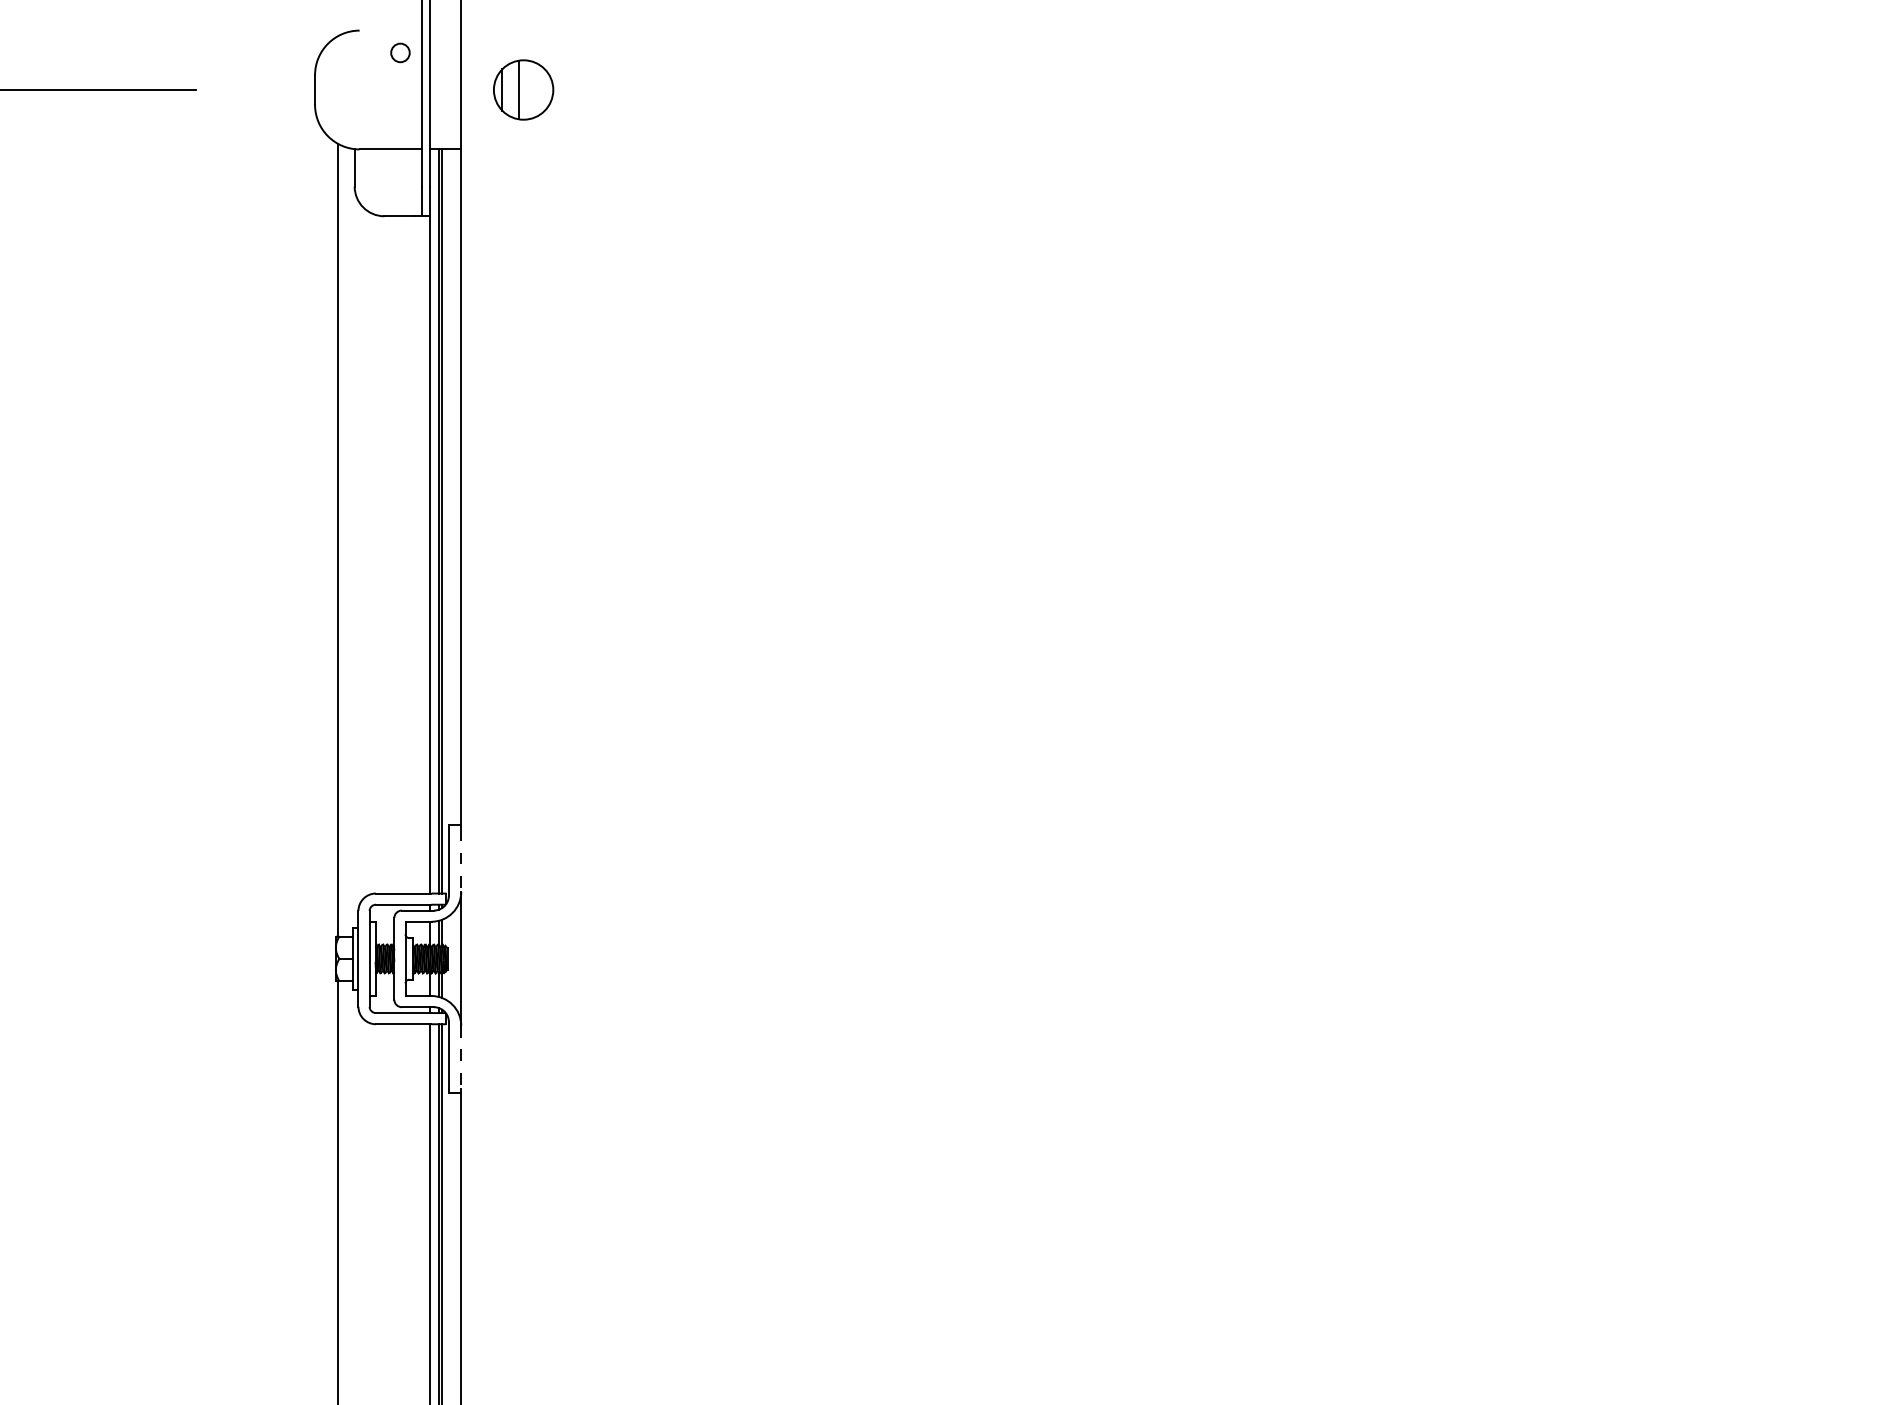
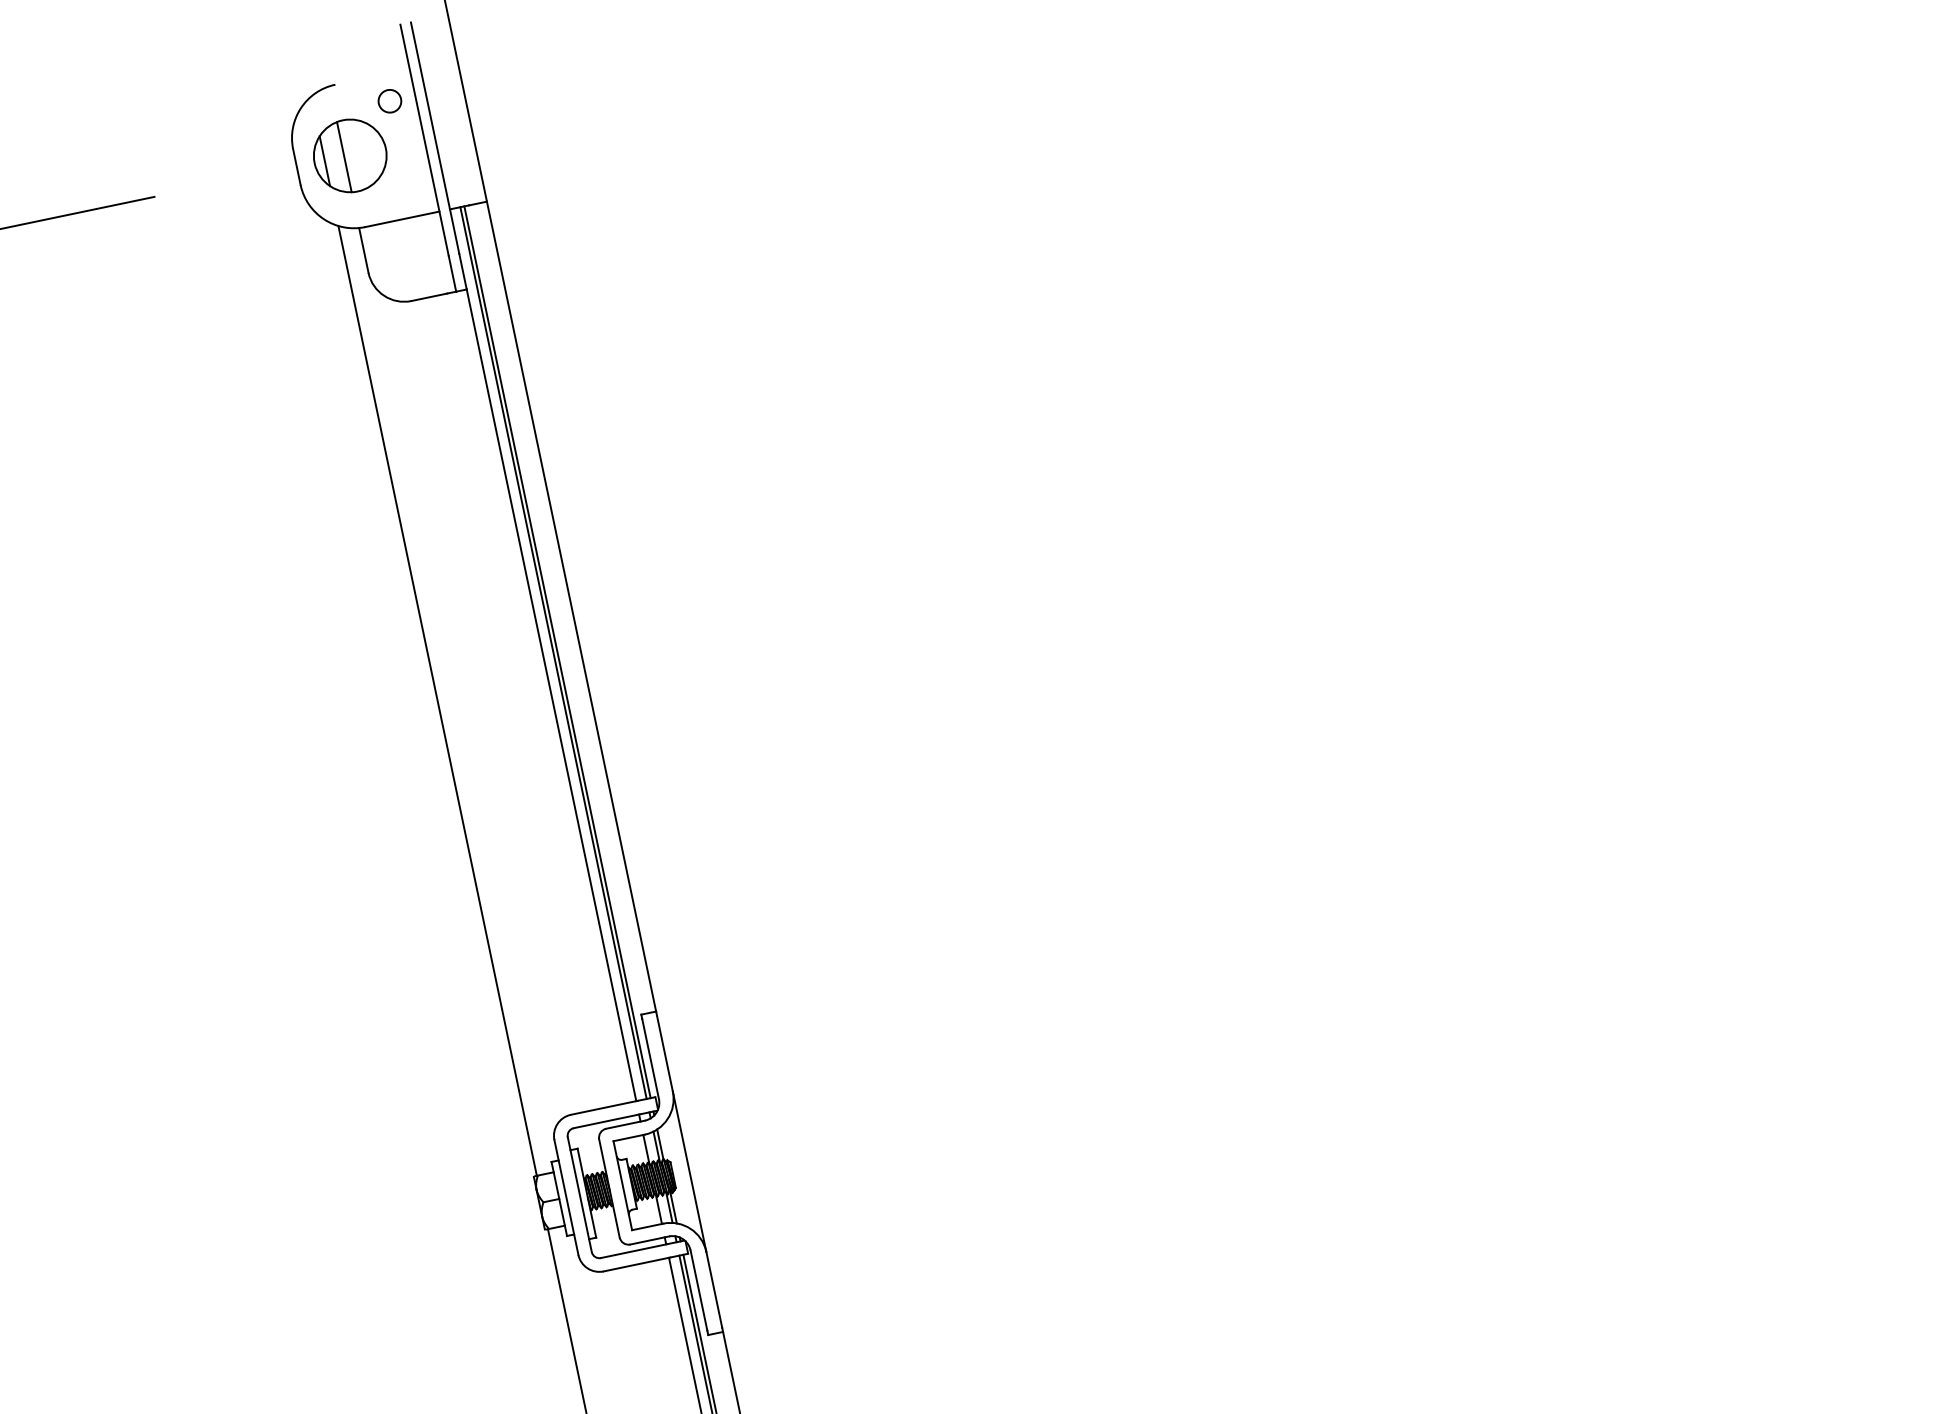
part: (523, 89) -> (350, 155), moved
line: (461, 860) -> (665, 1053), dashed -> solid
line: (461, 1057) -> (714, 1289), dashed -> solid

